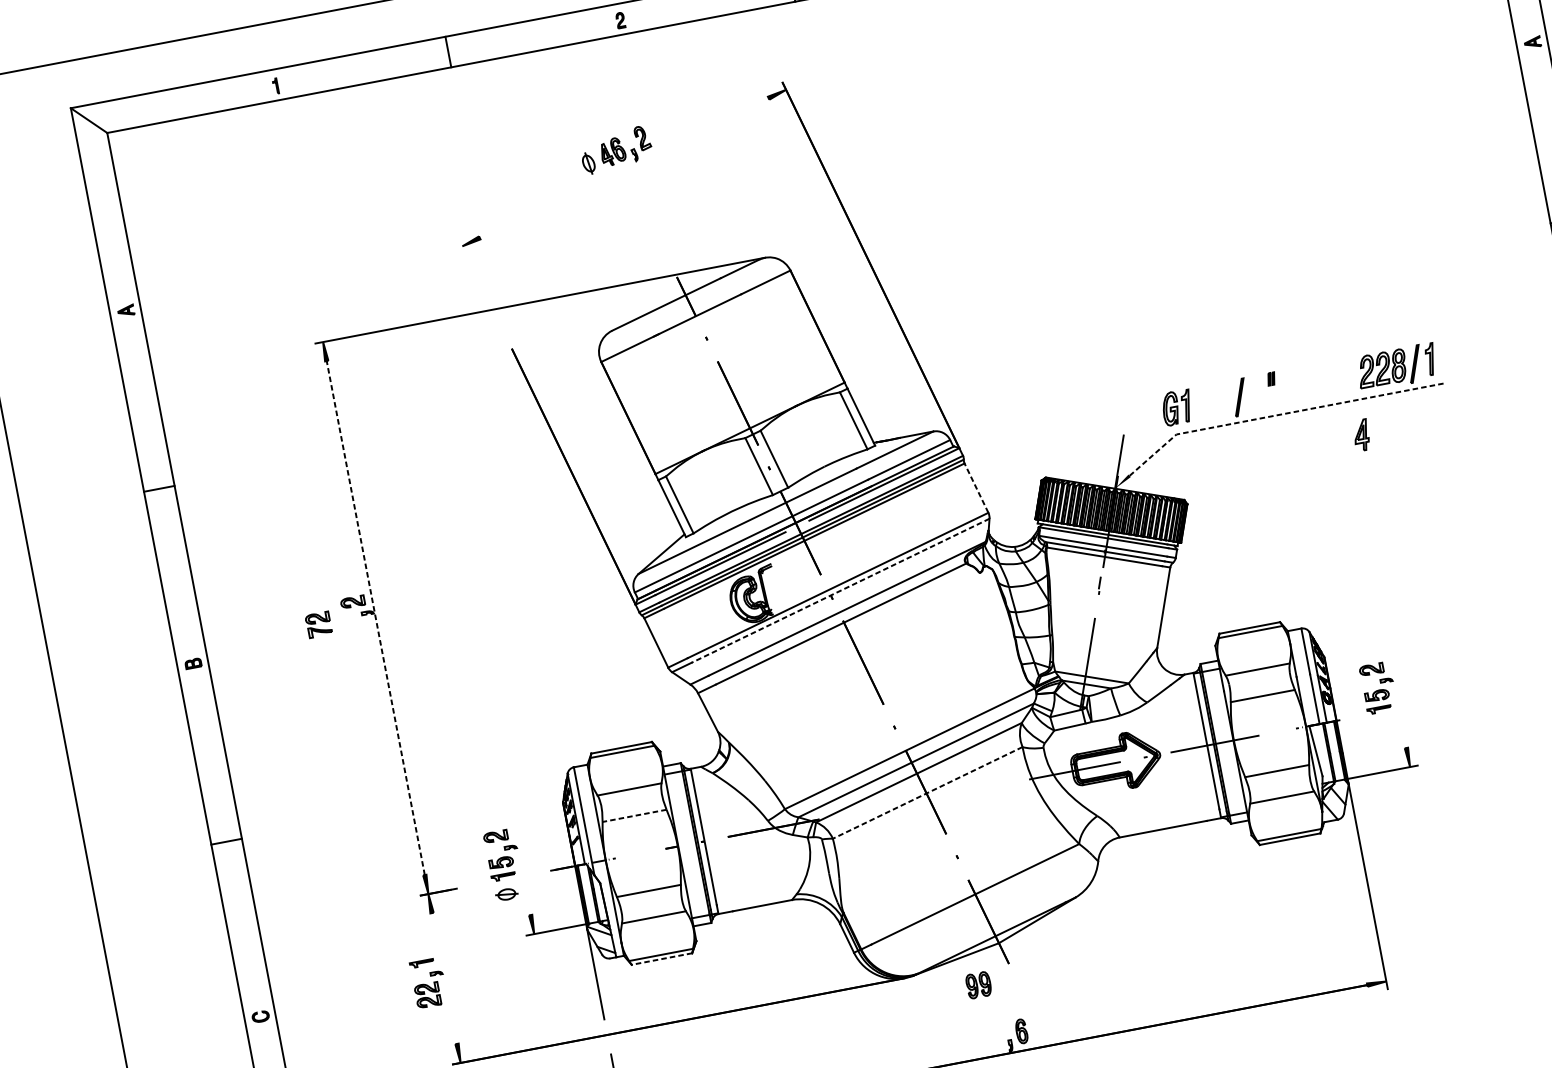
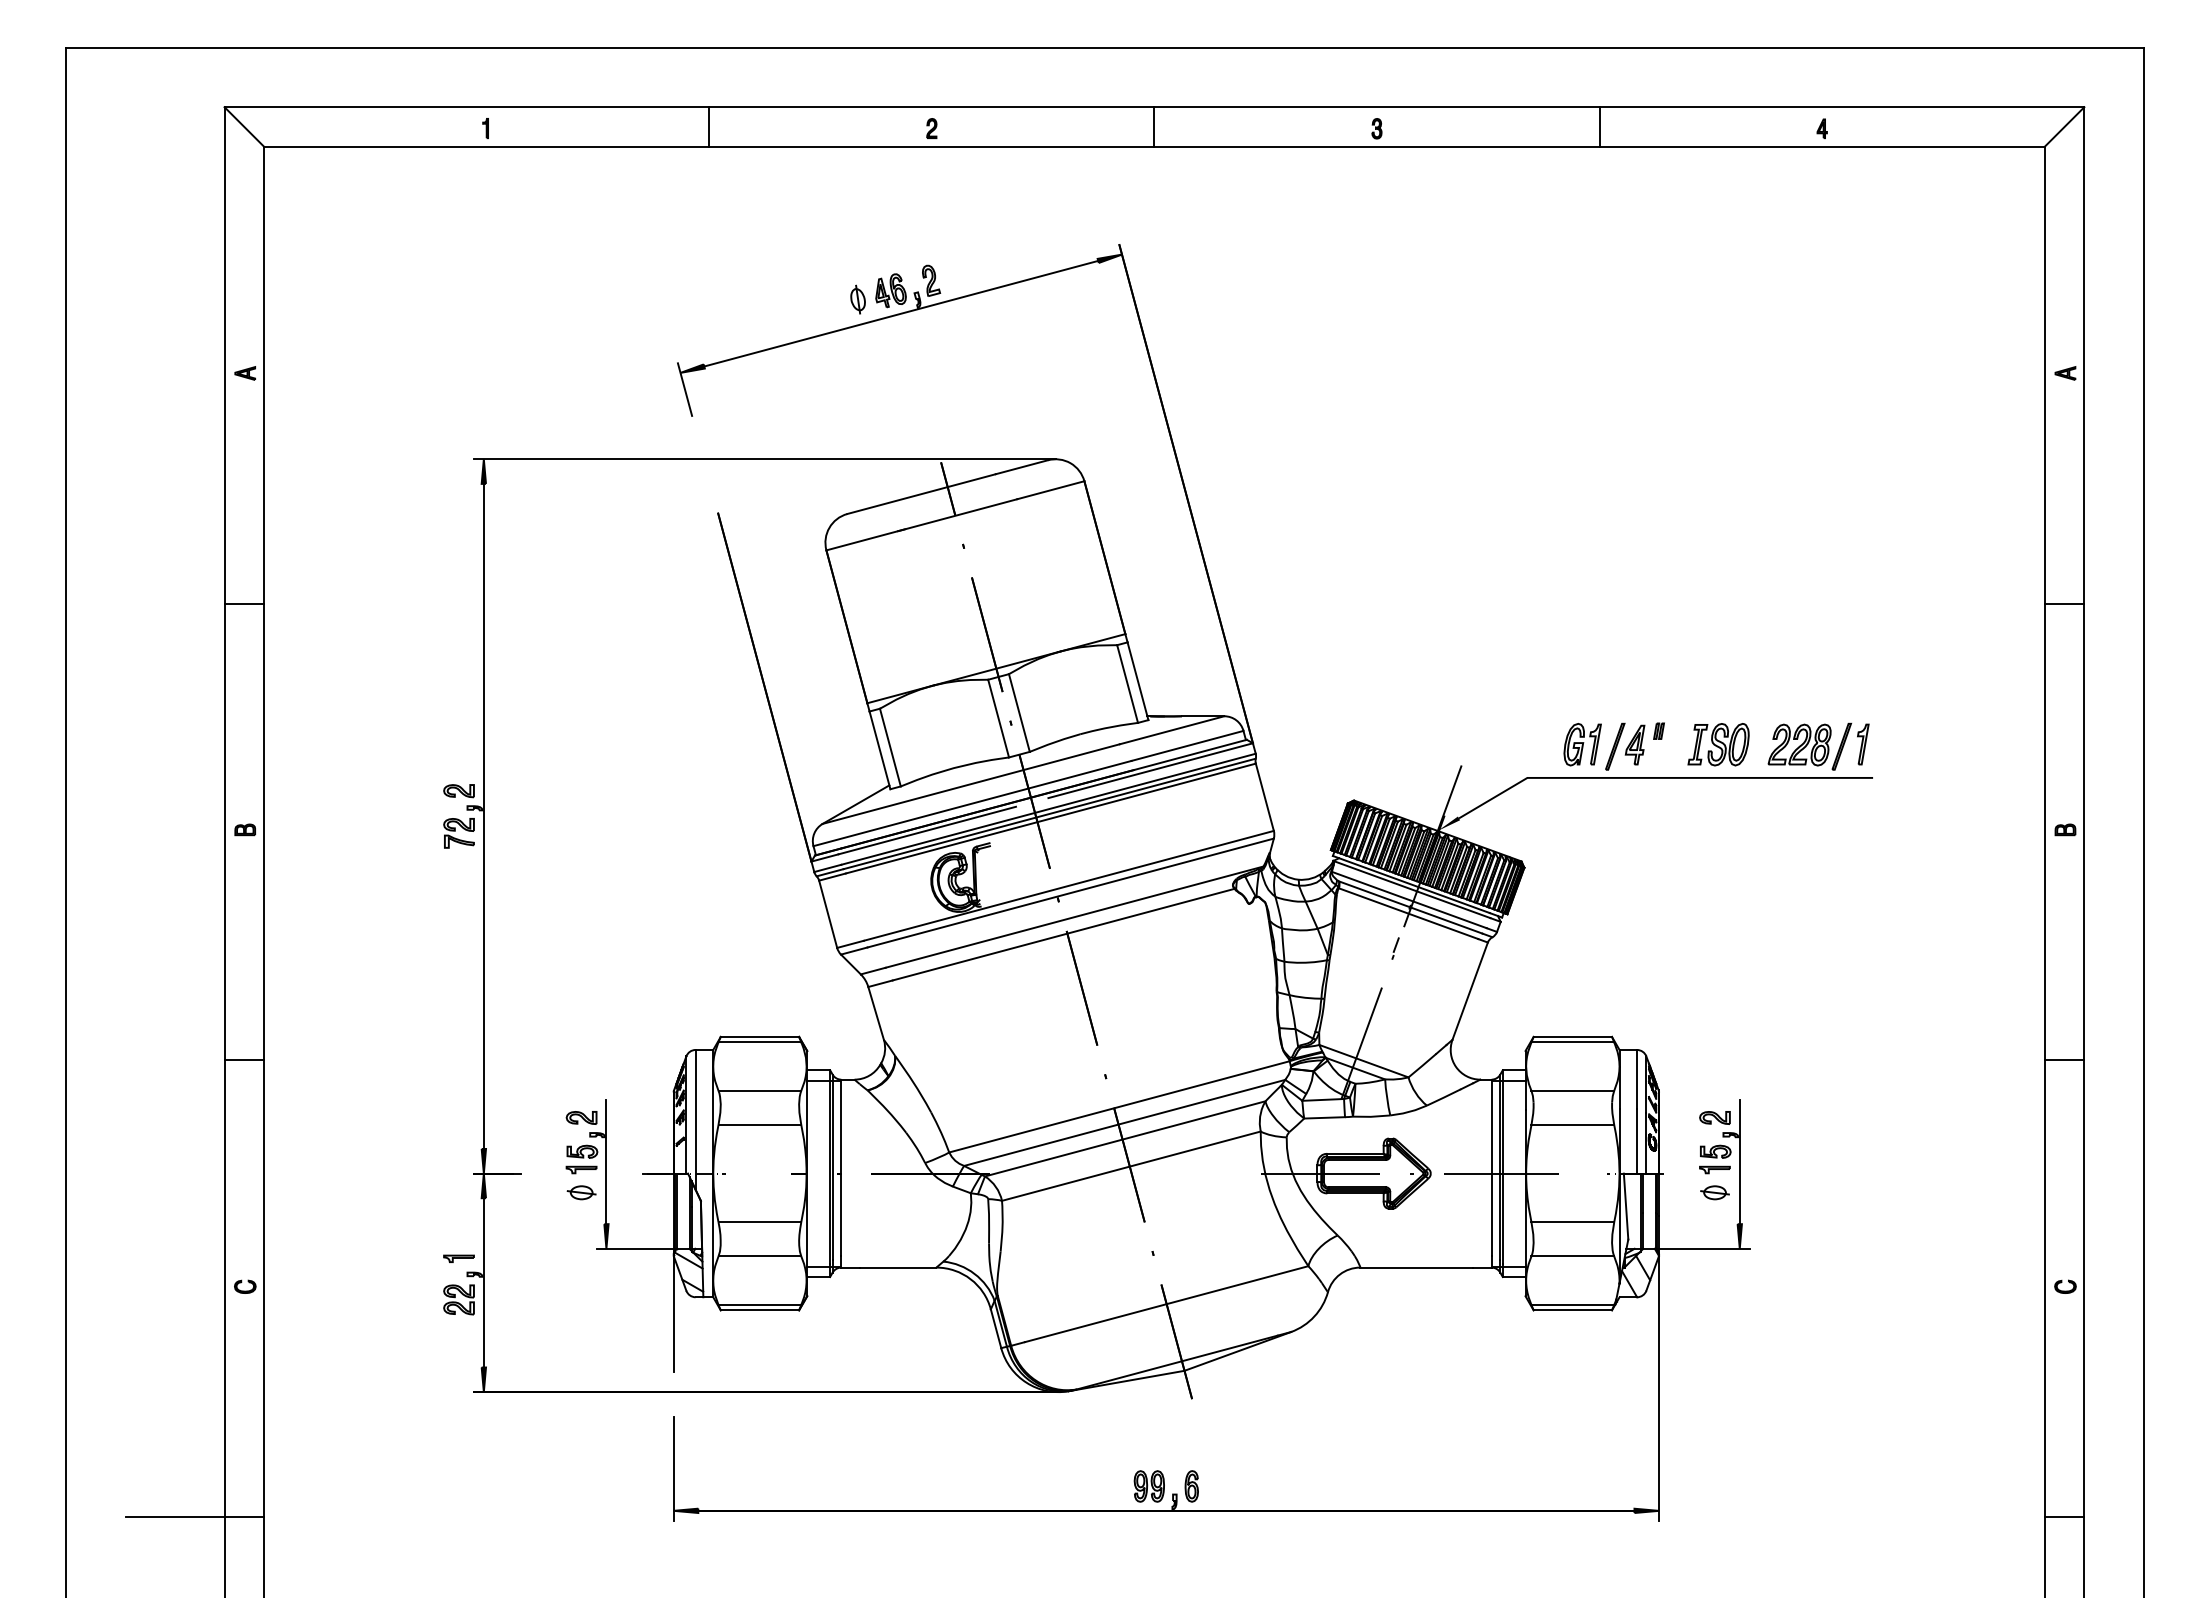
line: (624, 167) -> (901, 313), added
line: (467, 258) -> (684, 389), added
part: (1319, 380) -> (1718, 744), added
part: (1177, 407) -> (1582, 744), moved
line: (1279, 414) -> (1660, 777), dashed -> solid
part: (1360, 435) -> (1634, 744), moved
line: (976, 488) -> (1264, 797), dashed -> solid
line: (840, 591) -> (1070, 893), dashed -> solid
line: (375, 618) -> (483, 816), dashed -> solid
part: (318, 625) -> (458, 833), moved
line: (1397, 700) -> (1739, 1162), added
part: (1382, 727) -> (1714, 1192), added
line: (927, 793) -> (1131, 1166), dashed -> solid
line: (634, 816) -> (759, 1125), dashed -> solid
line: (521, 867) -> (606, 1162), added
line: (661, 959) -> (759, 1310), dashed -> solid
line: (444, 978) -> (483, 1282), added
part: (978, 985) -> (1148, 1486), moved

